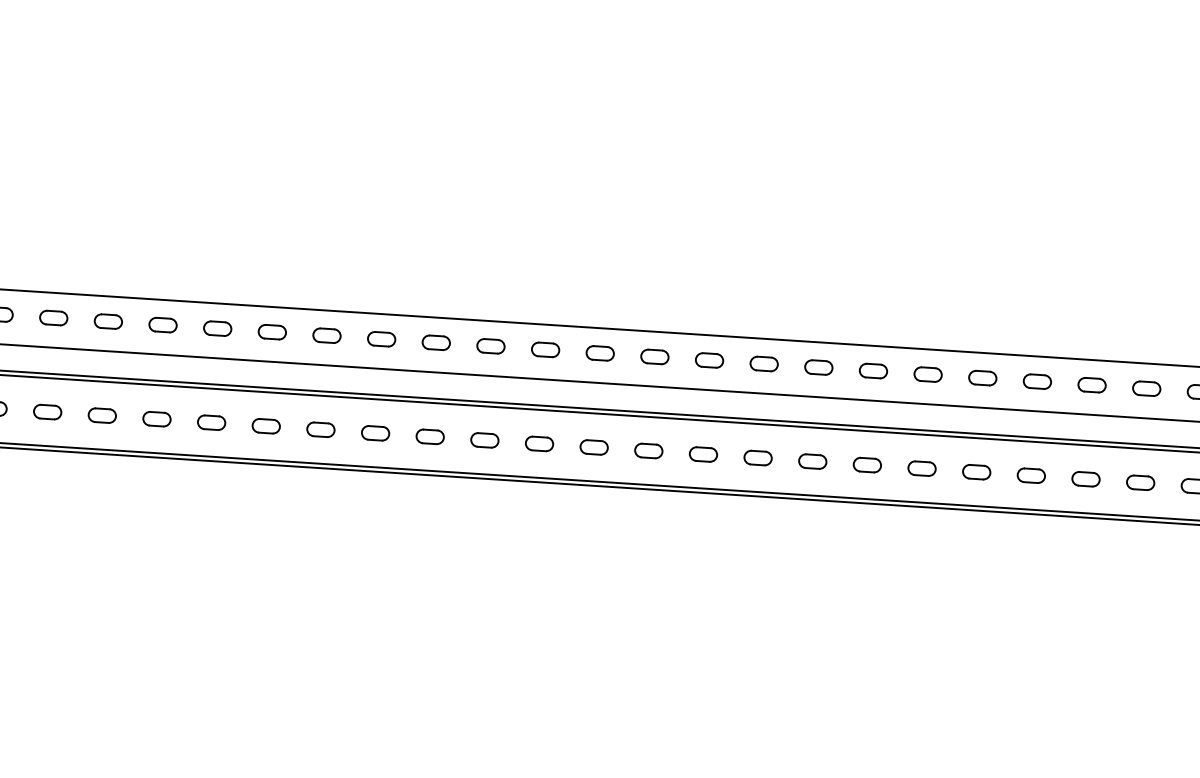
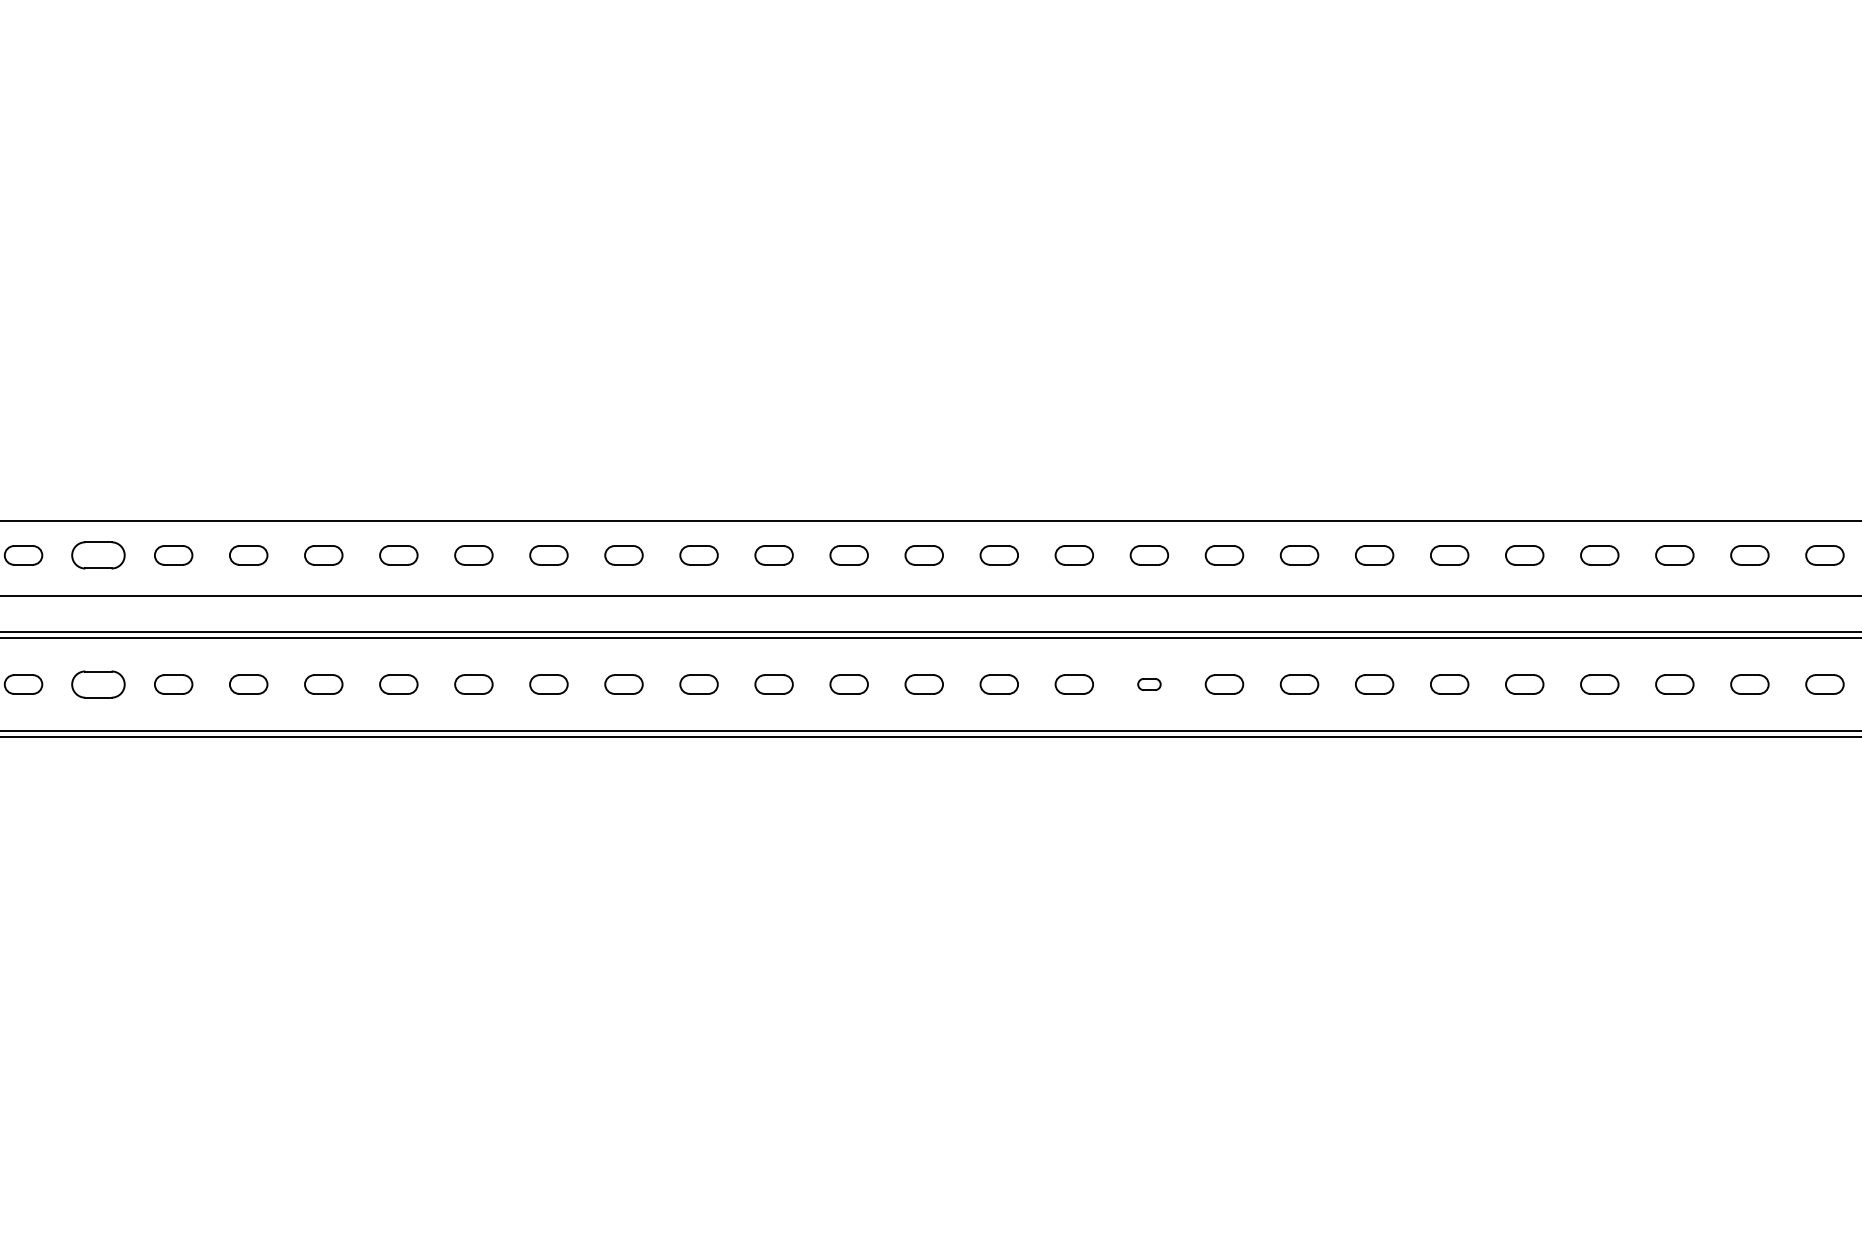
part: (108, 321) -> (98, 555), size x1.4
part: (102, 415) -> (98, 684), size x1.4
part: (867, 465) -> (1149, 684), size x0.6

